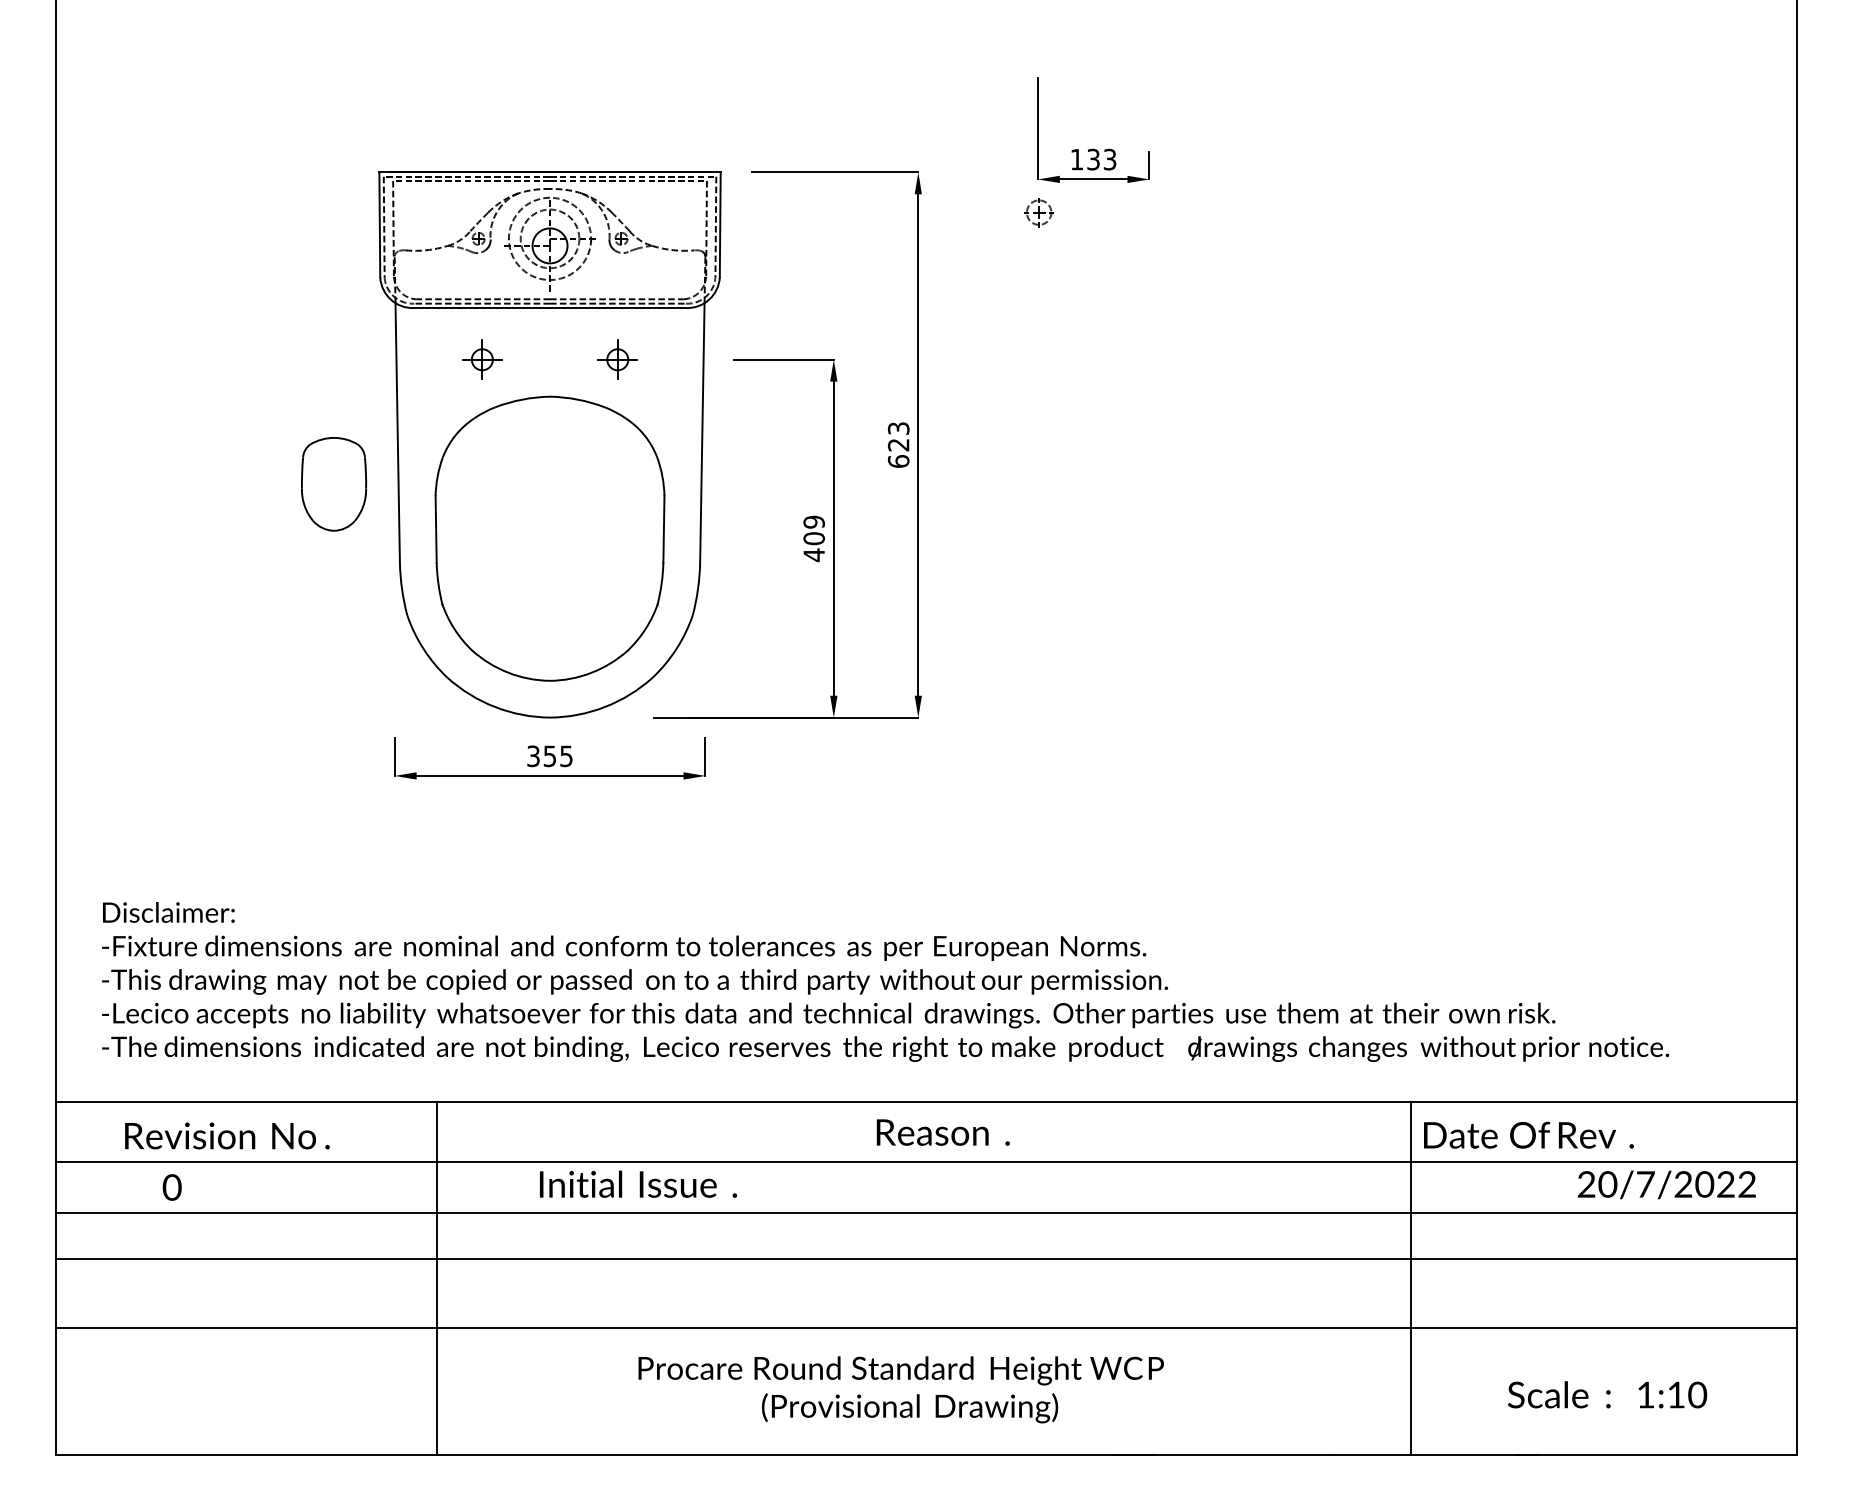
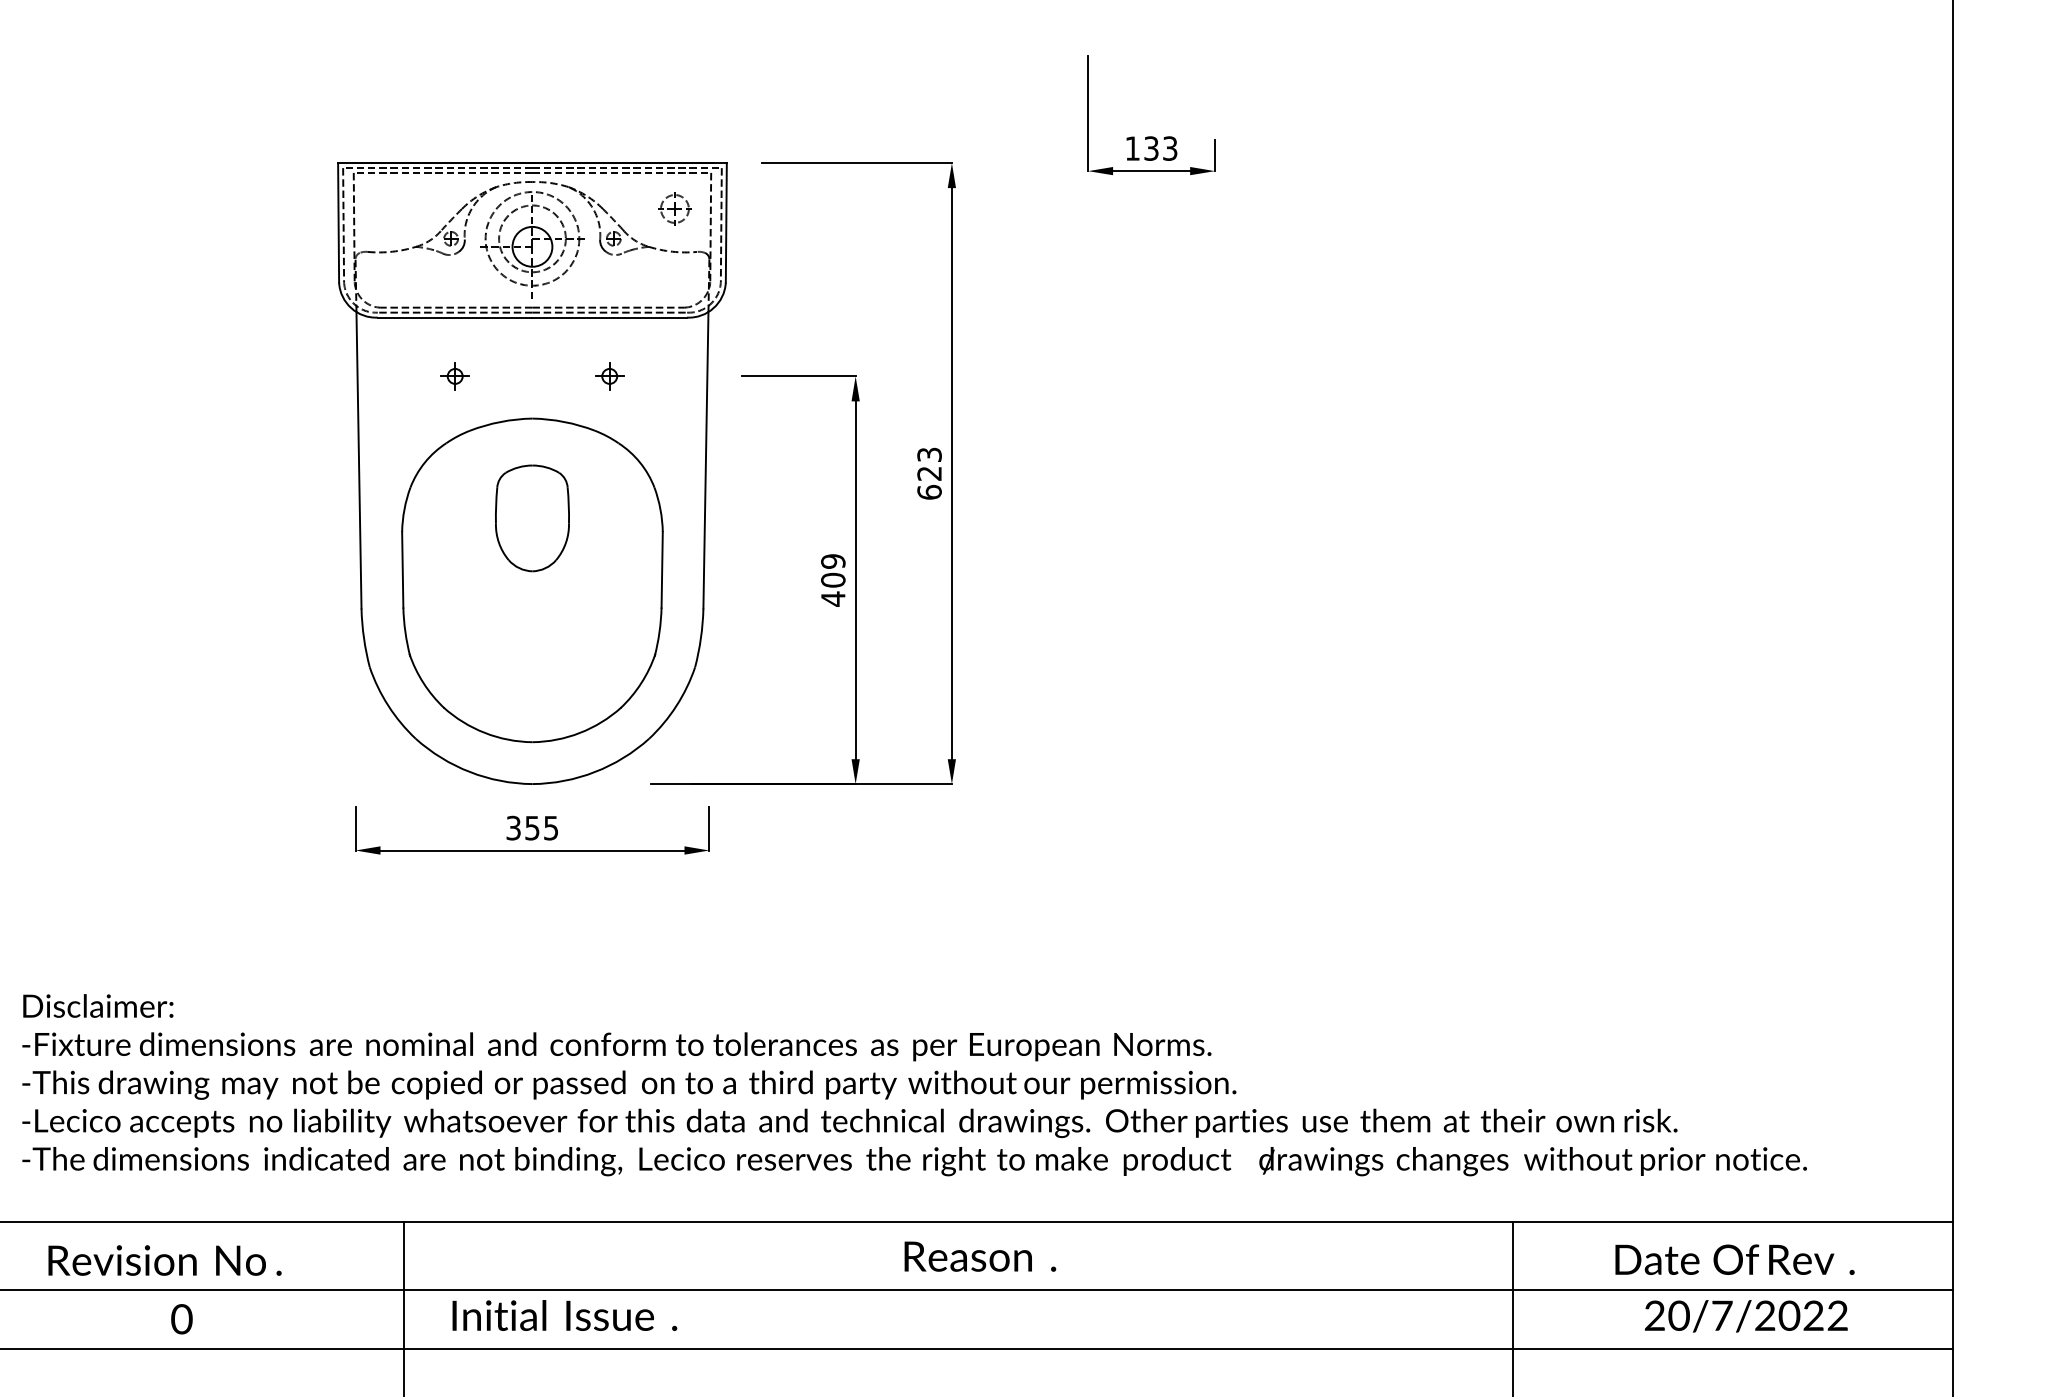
part: (1038, 212) -> (674, 208), moved
part: (481, 359) -> (454, 376), size x0.62
part: (617, 359) -> (609, 376), size x0.62
part: (334, 484) -> (532, 518), moved
text: (1528, 1134) -> (1734, 1258), moved
text: (638, 1183) -> (564, 1314), moved
text: (1666, 1184) -> (1745, 1315), moved
text: (171, 1187) -> (181, 1319), moved

